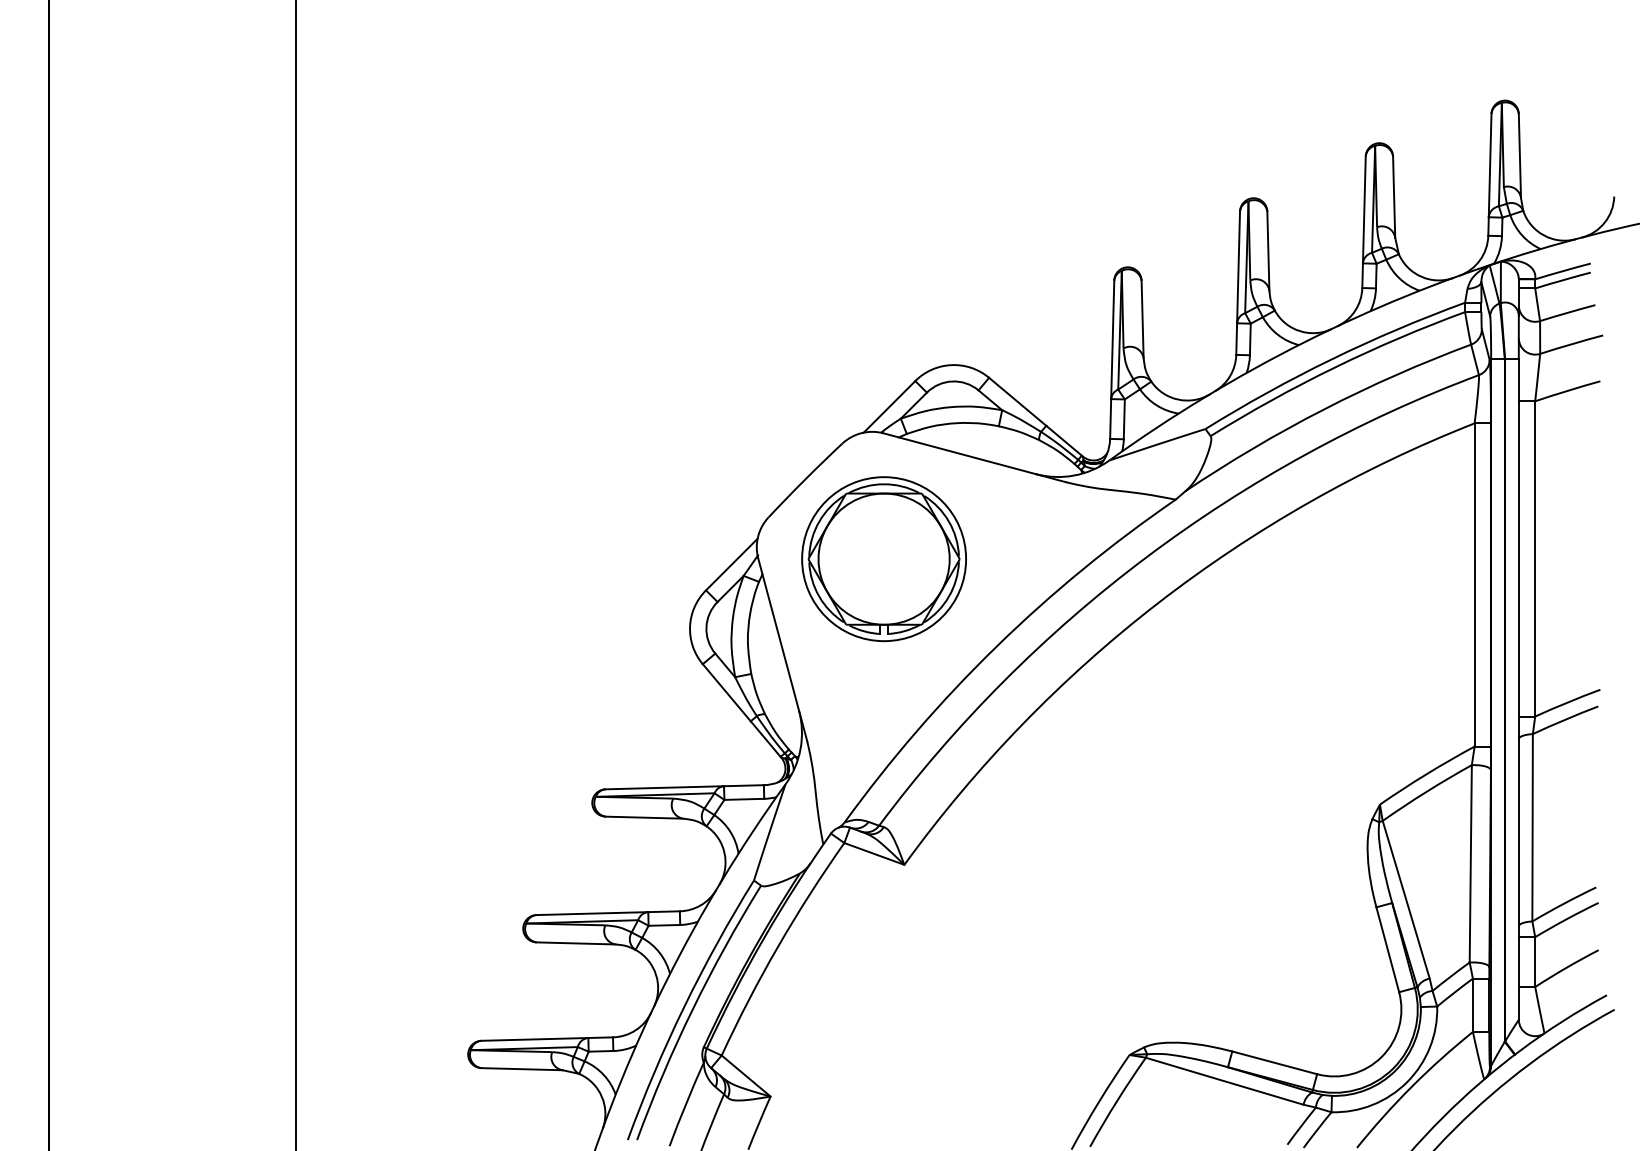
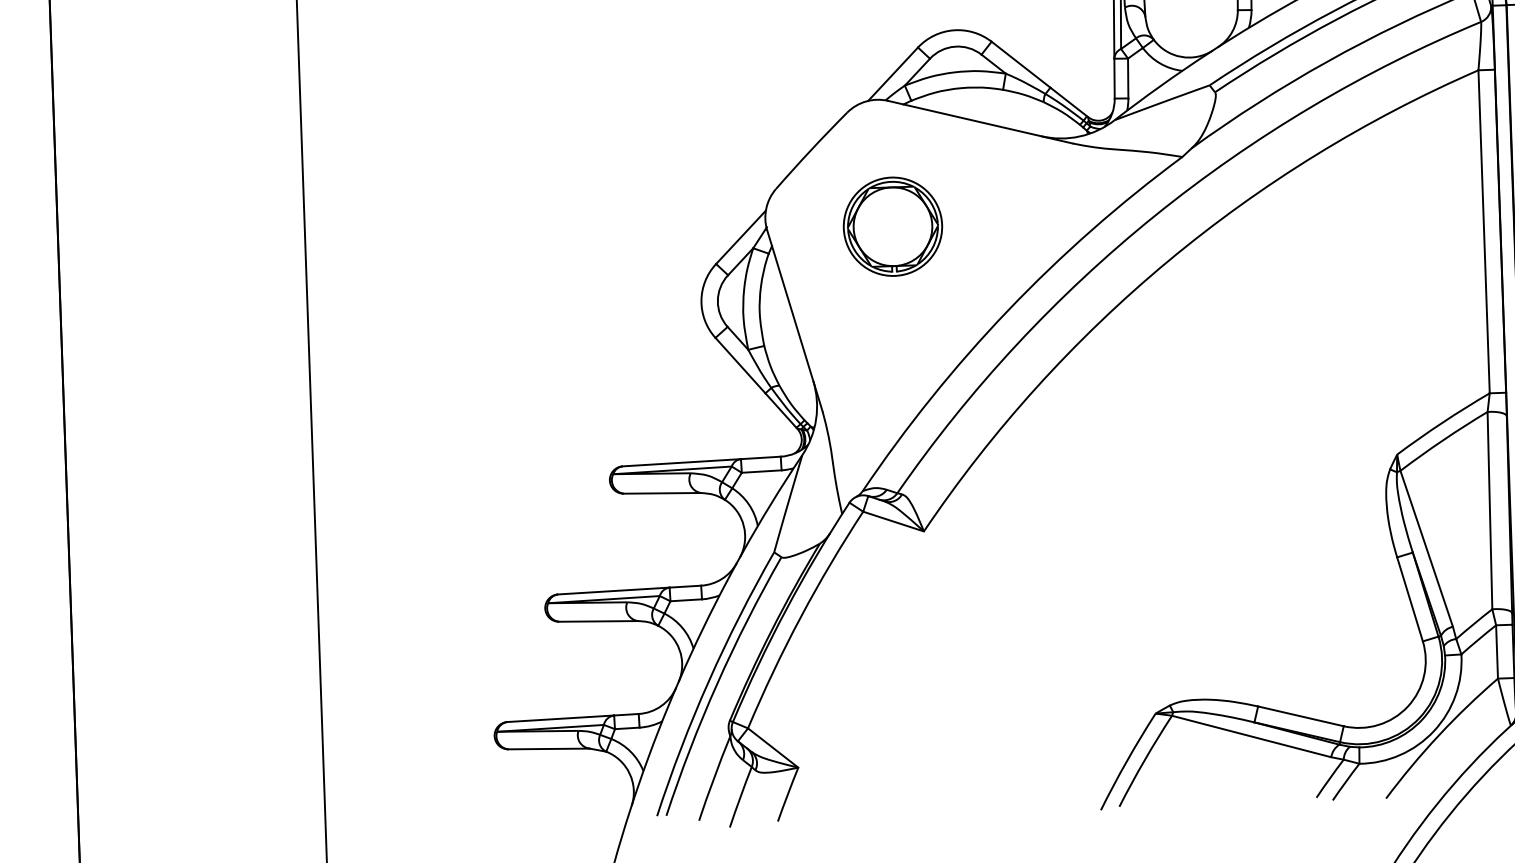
part: (883, 559) -> (892, 226), size x0.6

